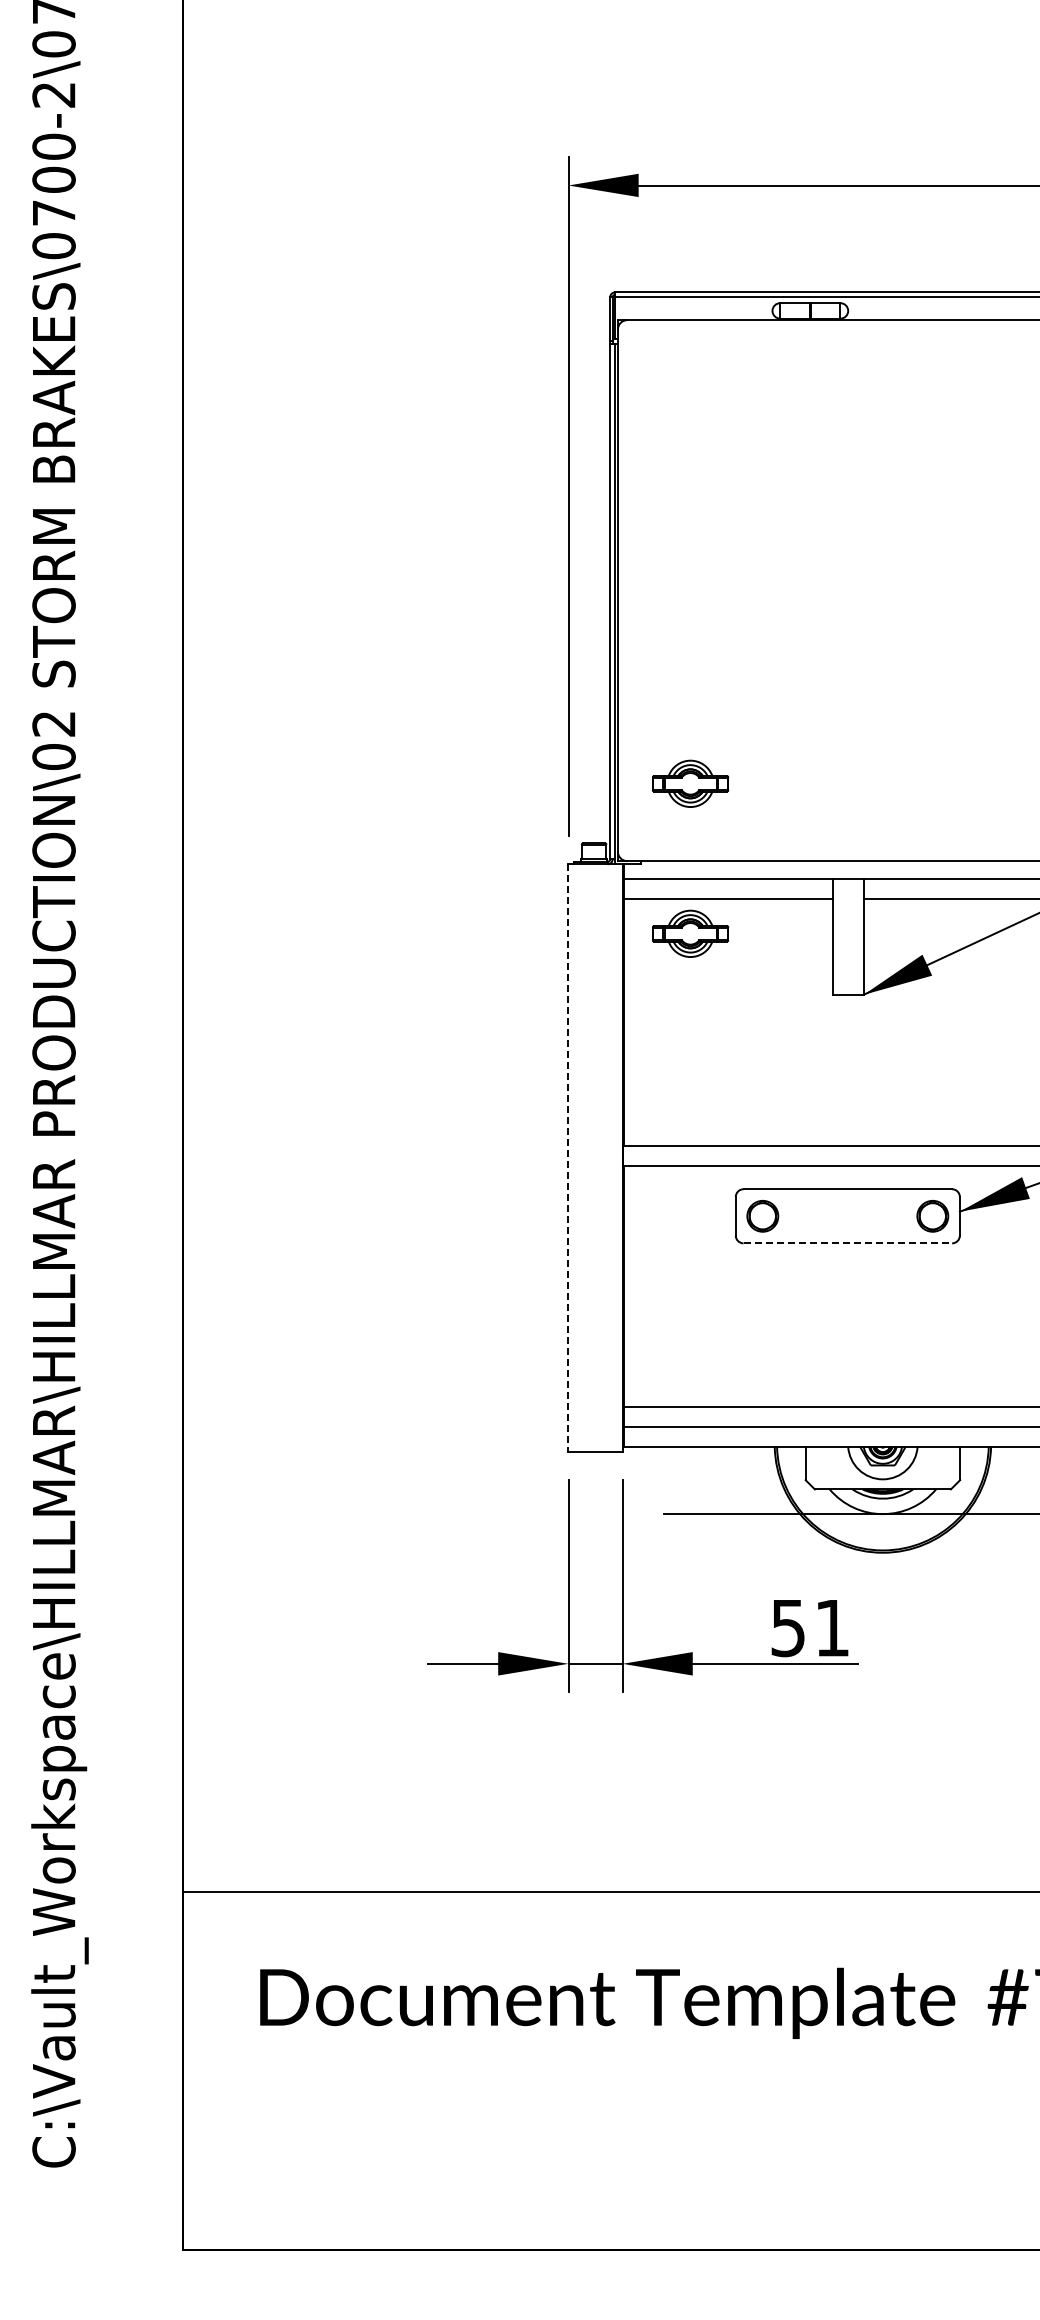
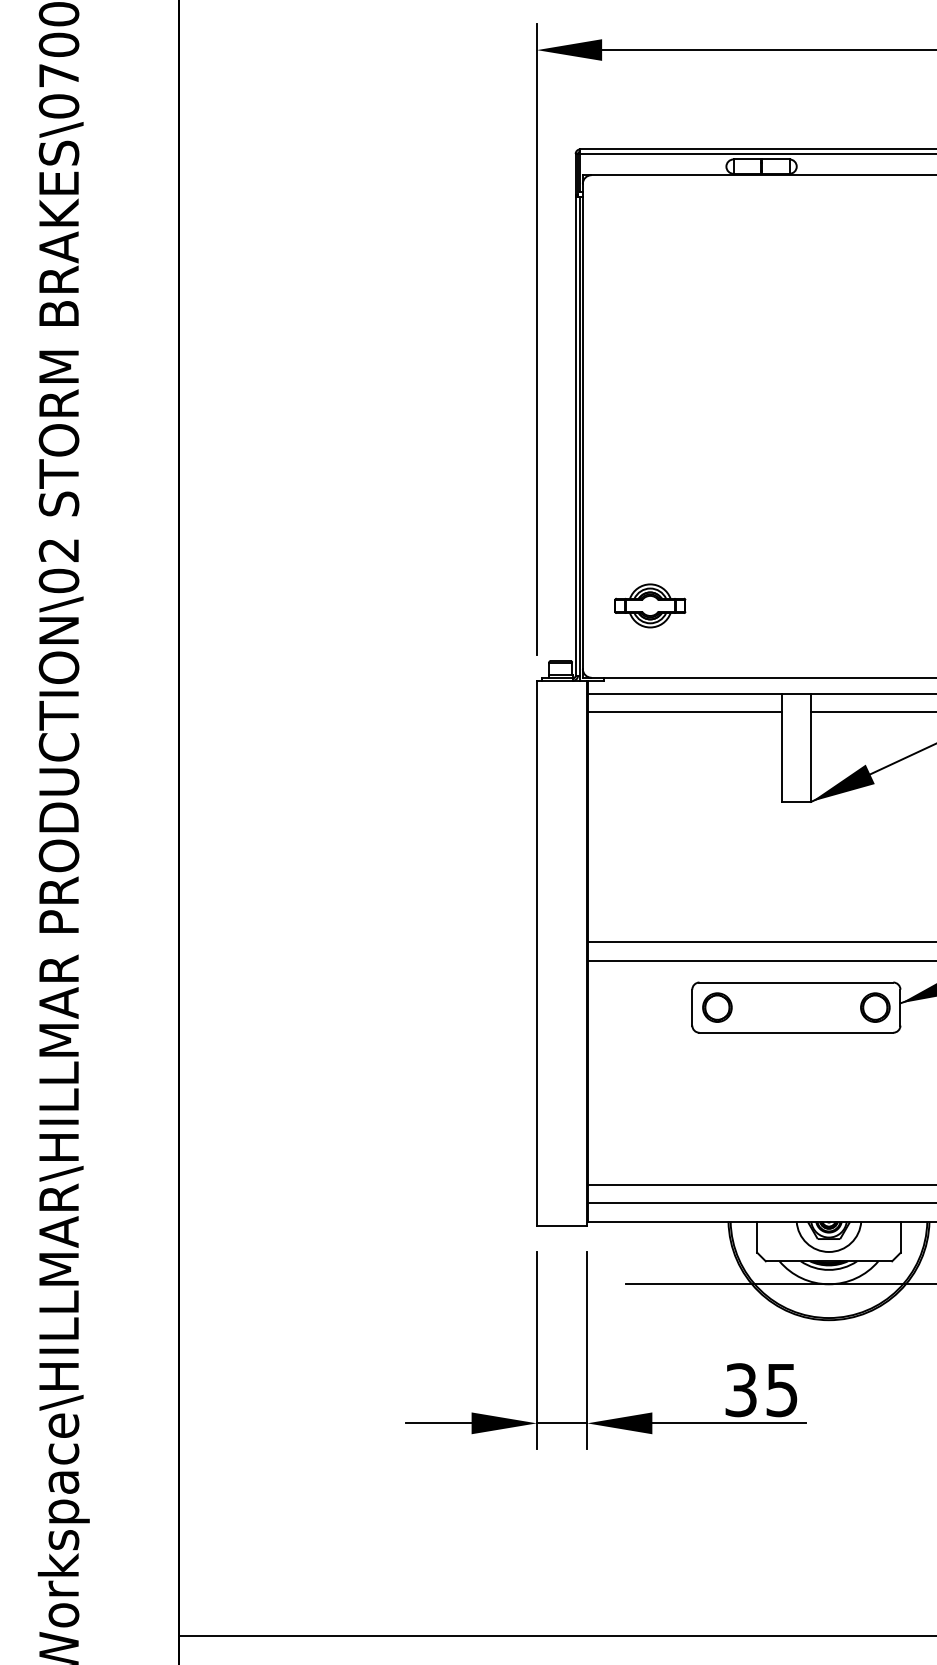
part: (690, 933) -> (650, 744), removed
line: (568, 1157) -> (536, 953), dashed -> solid
line: (848, 1243) -> (797, 1032), dashed -> solid
text: (810, 1628) -> (761, 1390), 51 -> 35

